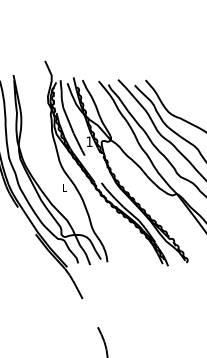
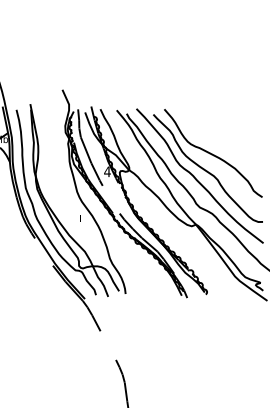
text: (89, 141) -> (107, 171), 1 -> 4

